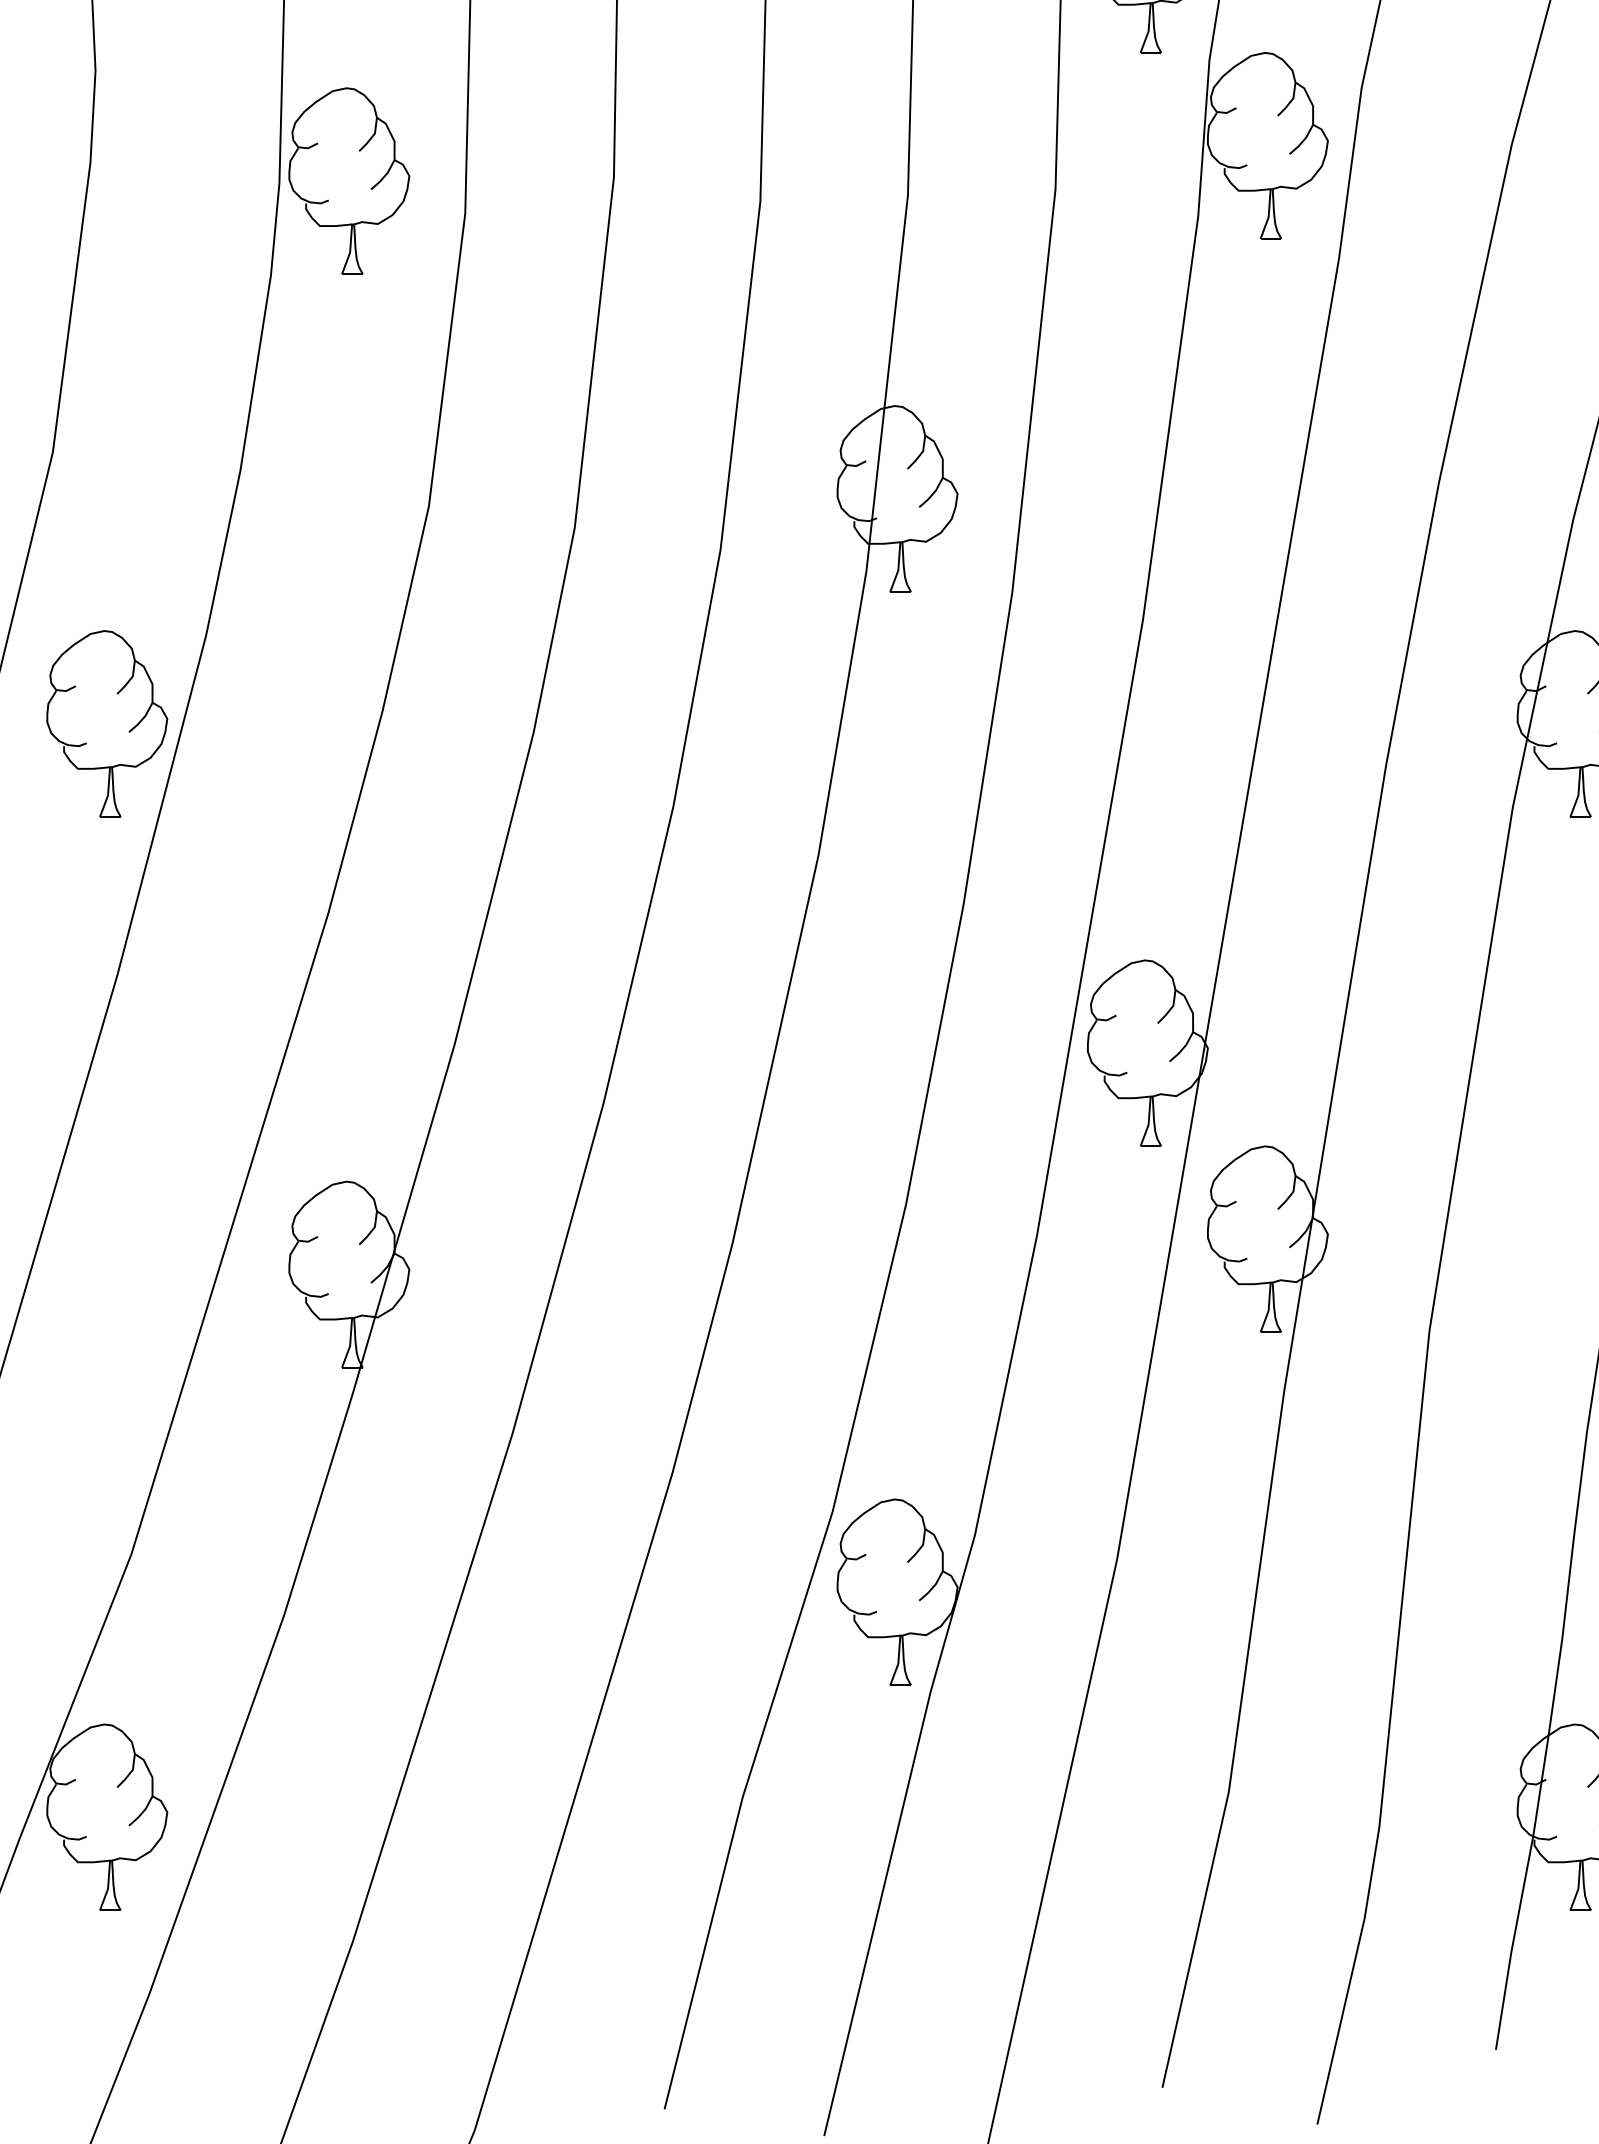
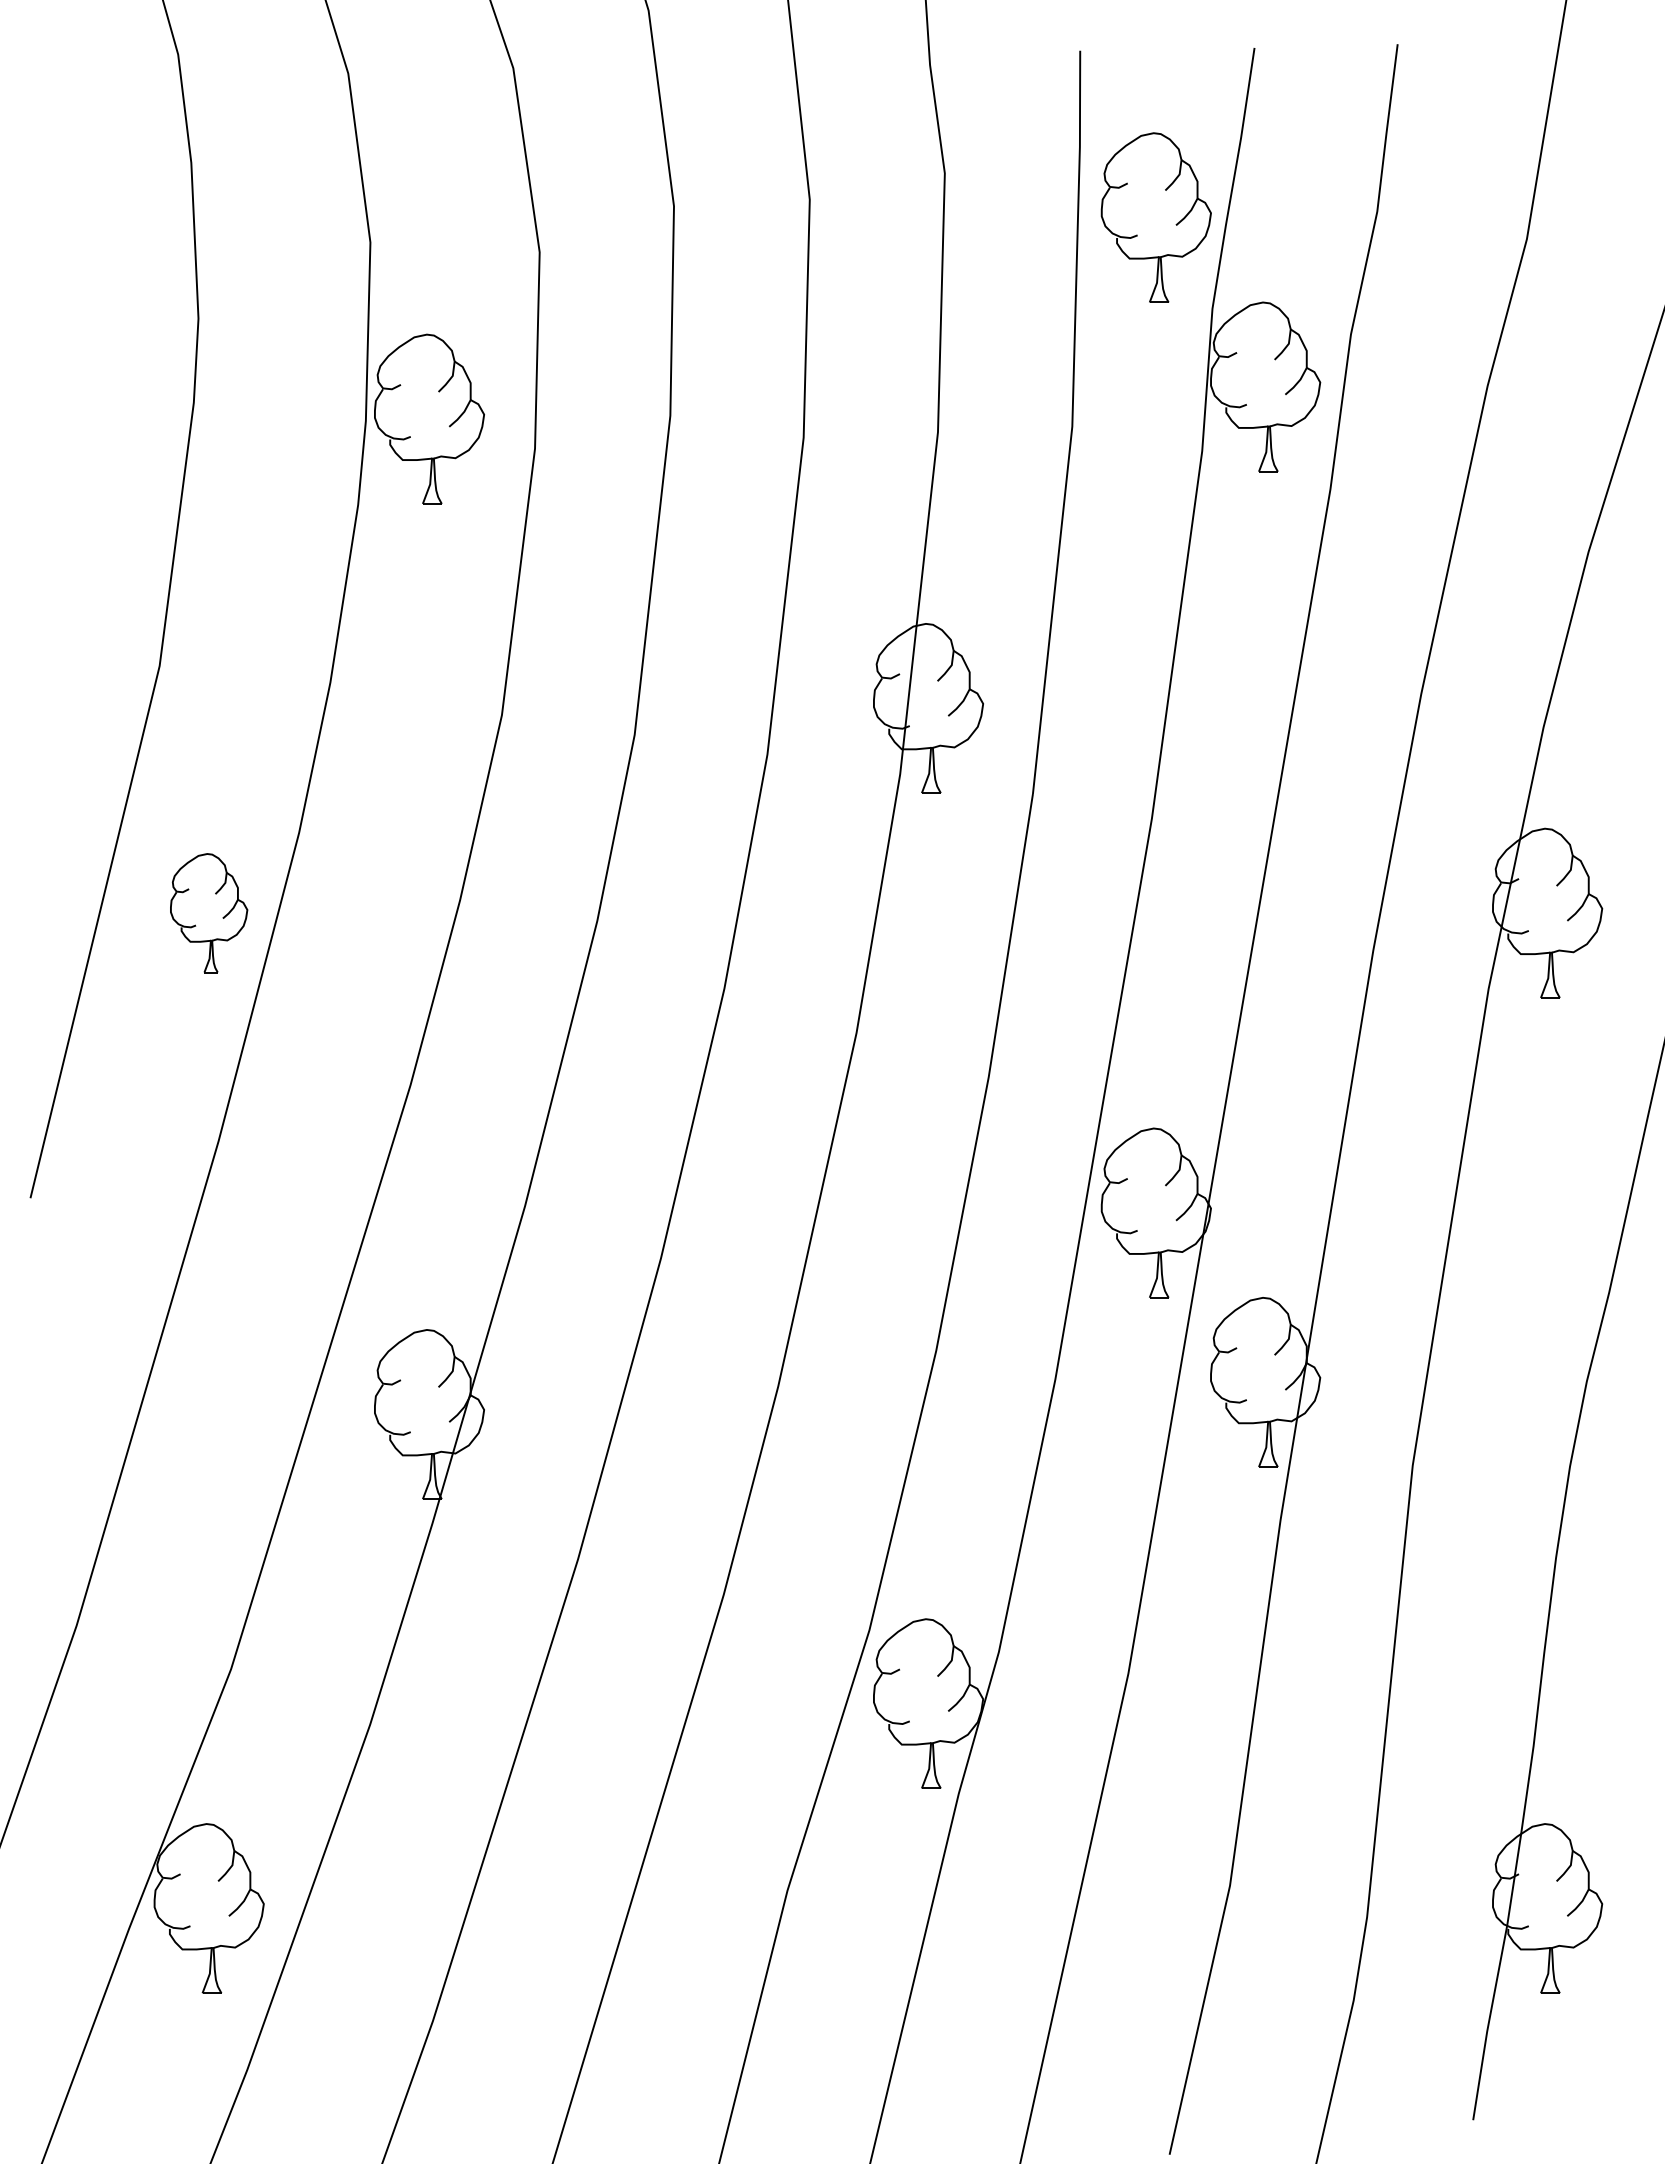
part: (106, 723) -> (208, 912), size x0.7

